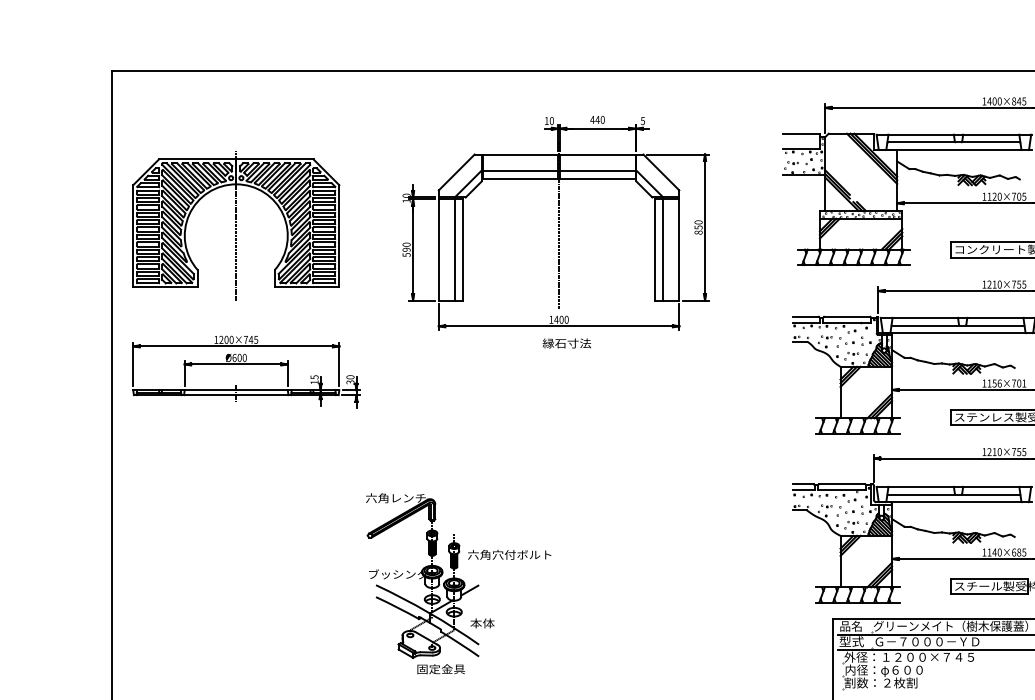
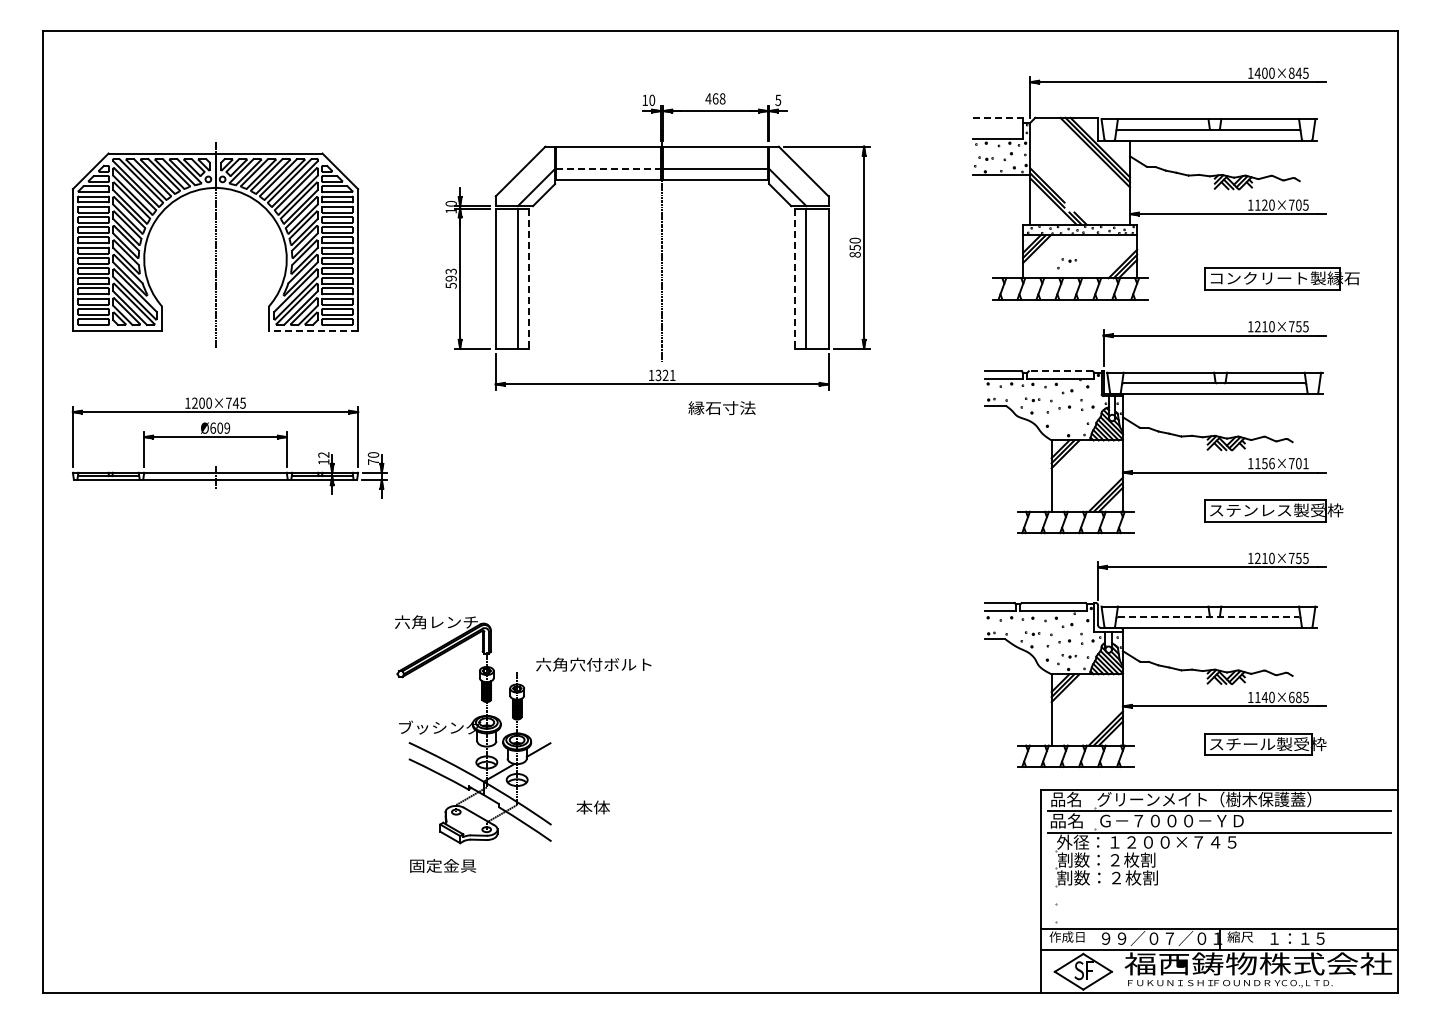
text: (599, 119) -> (718, 98), 440 -> 468
line: (802, 133) -> (998, 117), solid -> dashed
line: (521, 170) -> (609, 169), solid -> dashed
text: (406, 244) -> (450, 271), 590 -> 593
line: (463, 250) -> (529, 279), solid -> dashed
line: (655, 250) -> (795, 279), solid -> dashed
line: (307, 287) -> (313, 330), solid -> dashed
line: (846, 316) -> (1060, 371), solid -> dashed
text: (561, 319) -> (665, 375), 1400 -> 1321
text: (566, 342) -> (721, 407), moved
part: (851, 356) -> (1066, 263), moved
text: (244, 357) -> (227, 427), Ø600 -> Ø609
text: (314, 376) -> (323, 454), 15 -> 12
text: (350, 382) -> (373, 461), 30 -> 70
line: (953, 494) -> (1208, 617), solid -> dashed
text: (509, 554) -> (593, 664), moved
text: (481, 623) -> (592, 807), moved
text: (851, 641) -> (1066, 820), 型式 -> 品名
text: (440, 668) -> (442, 865), moved
text: (883, 670) -> (1111, 860), 内径：φ６００ -> 割数：２枚割

